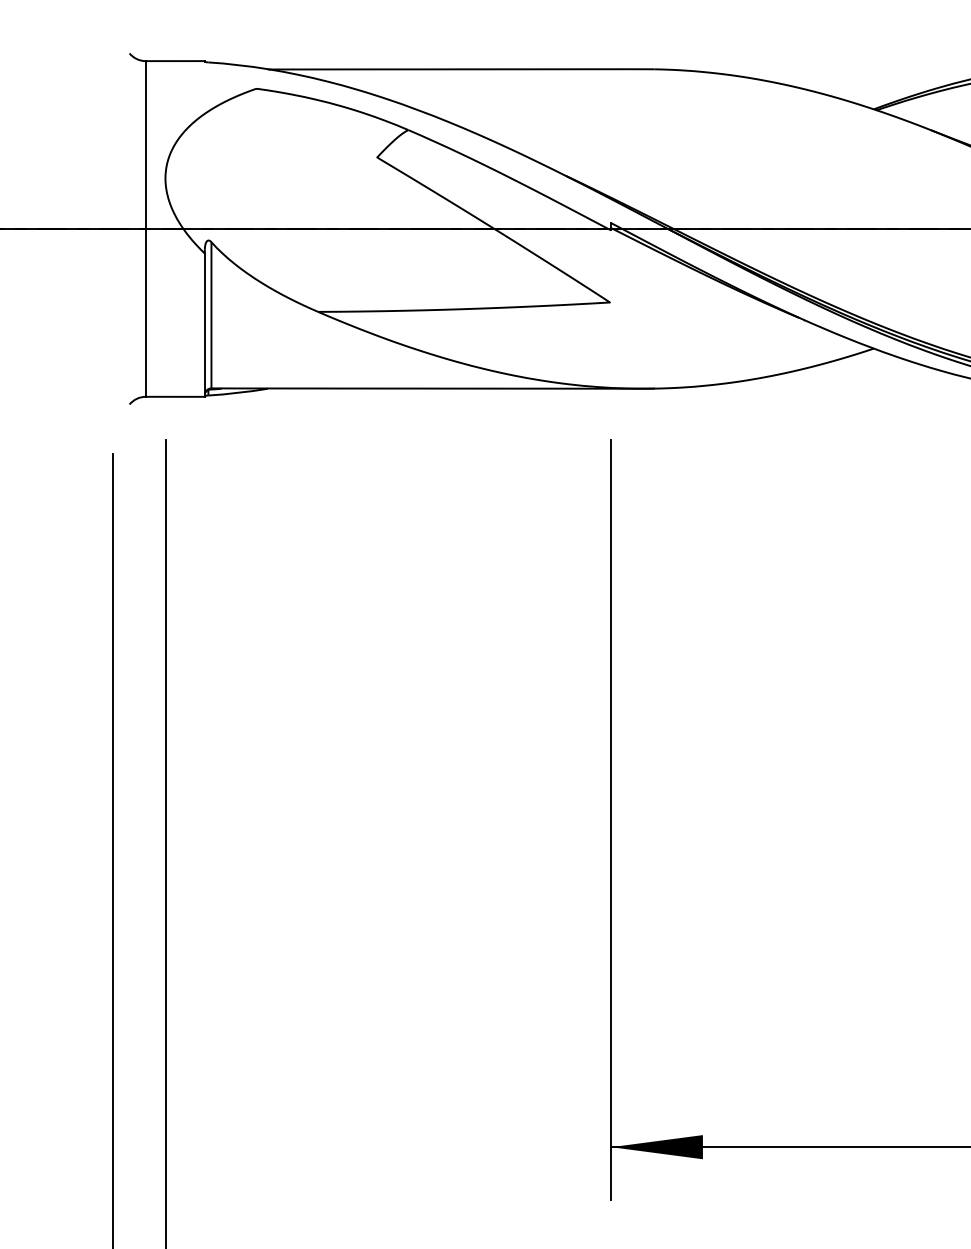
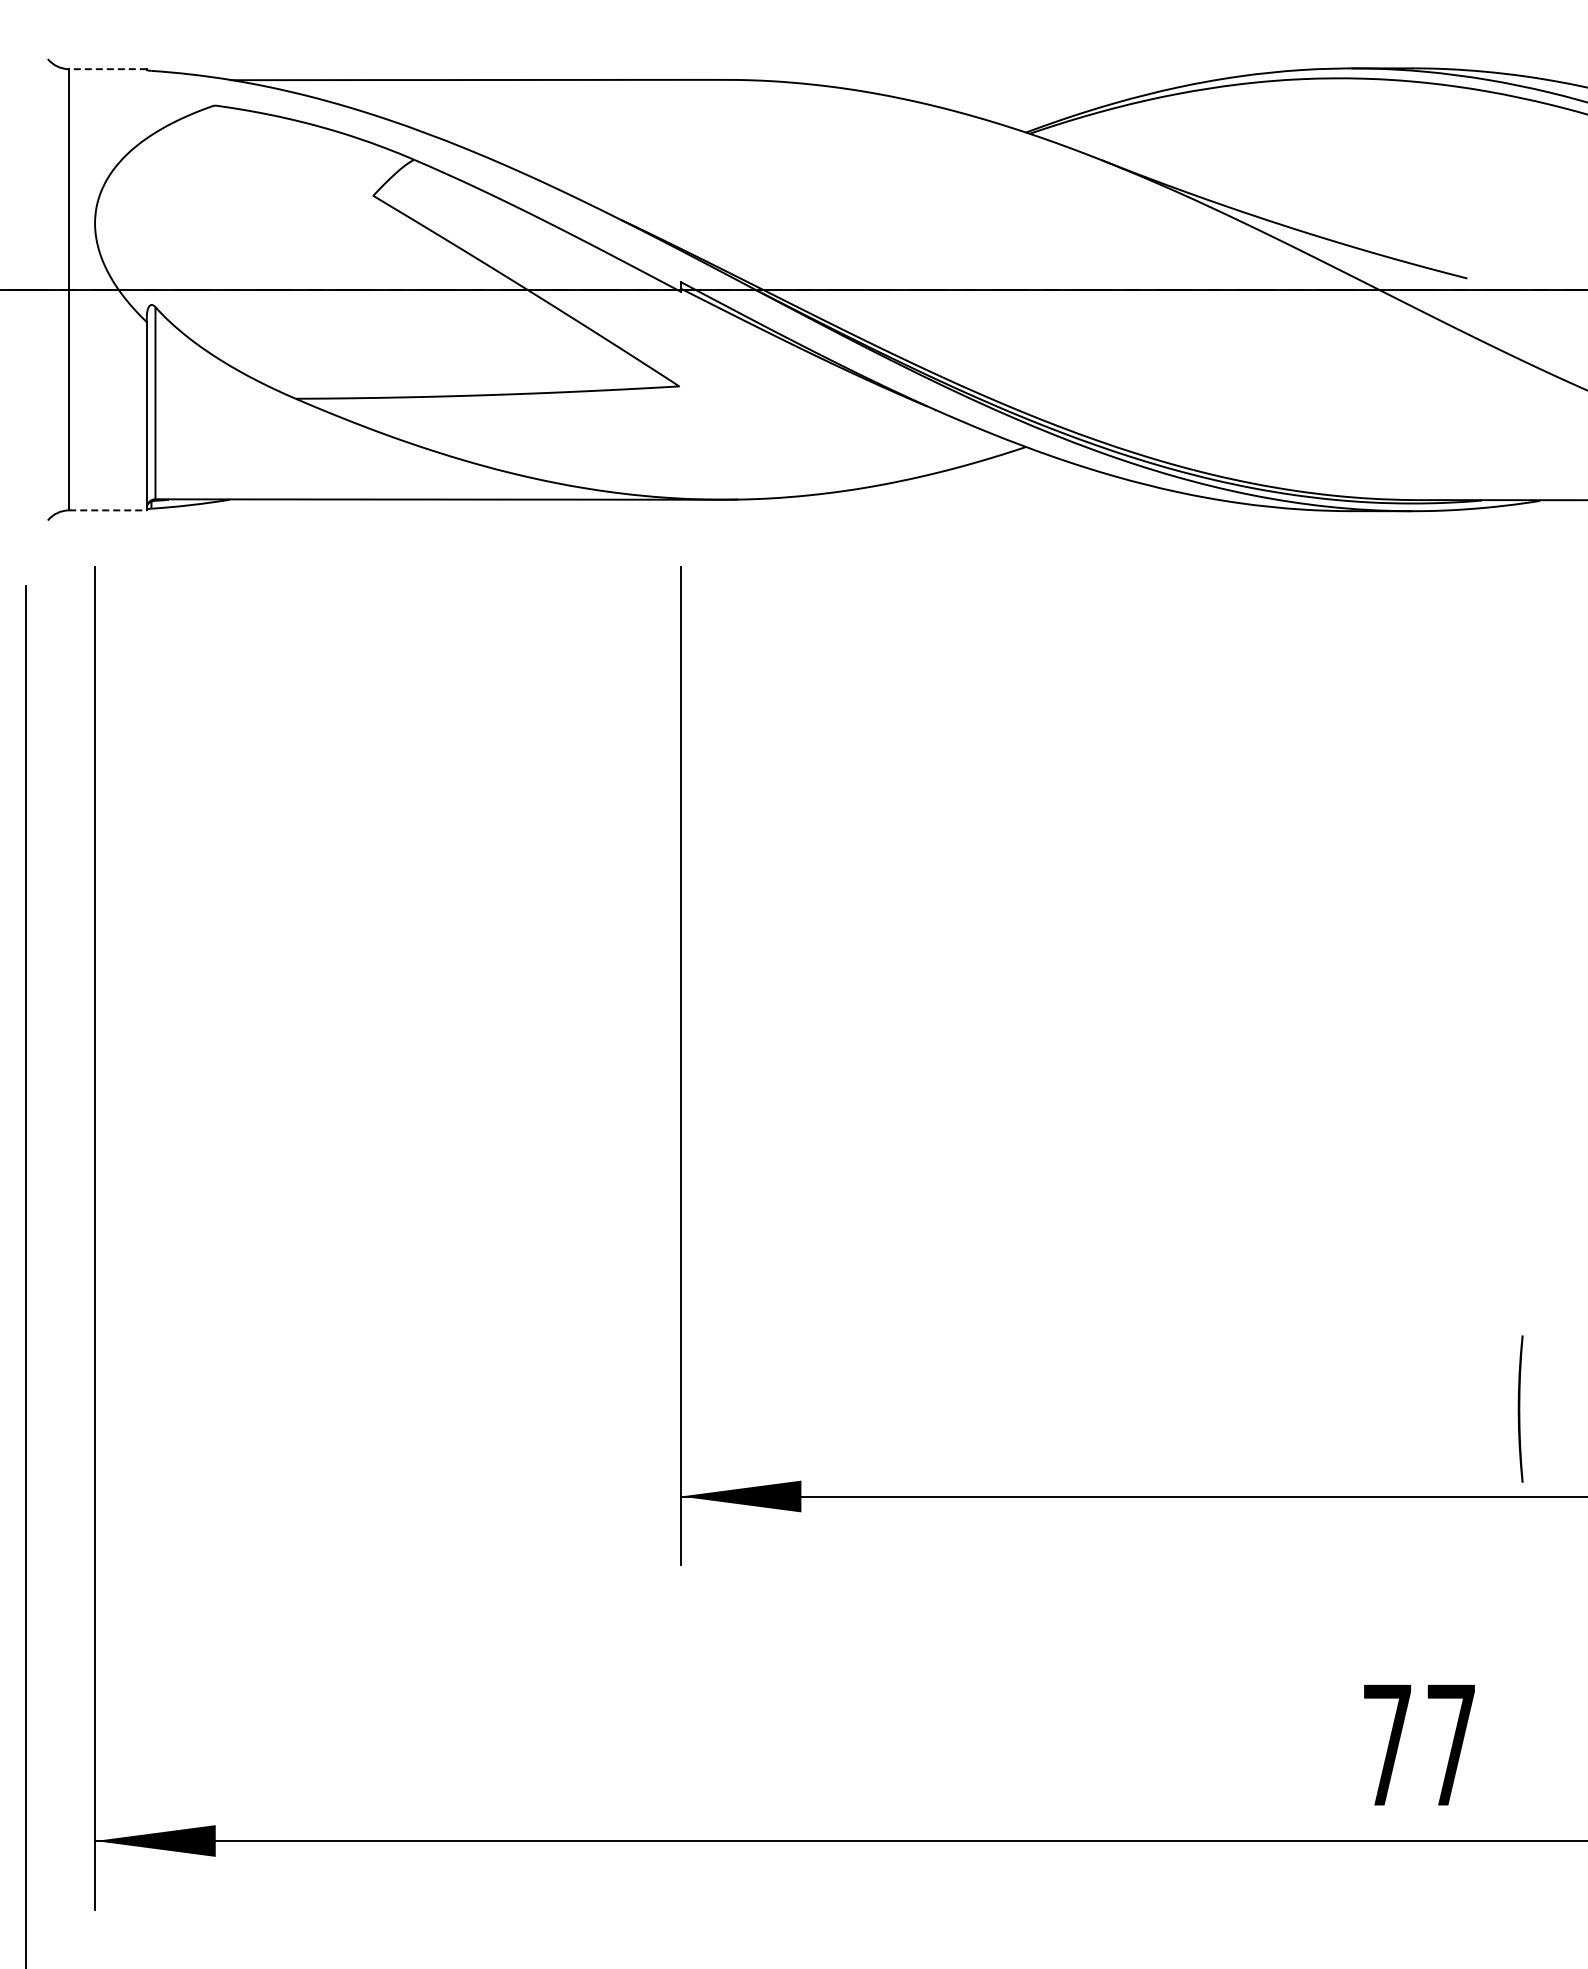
line: (175, 61) -> (108, 69), solid -> dashed
line: (175, 396) -> (108, 510), solid -> dashed

